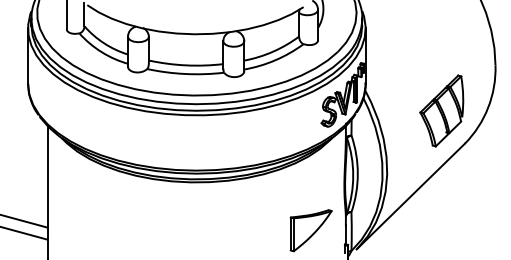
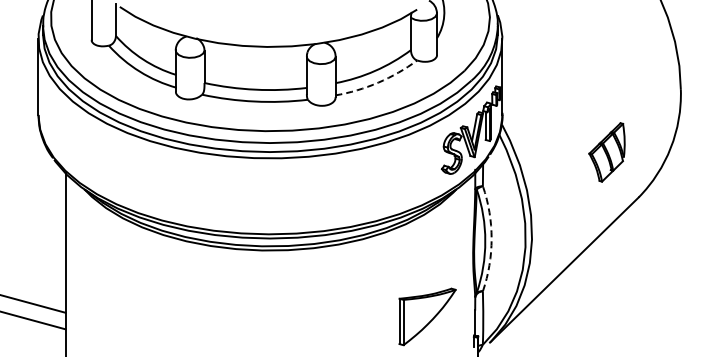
arc: (275, 60) -> (378, 82), solid -> dashed
part: (441, 111) -> (606, 152), size x0.6
arc: (357, 173) -> (491, 238), solid -> dashed

